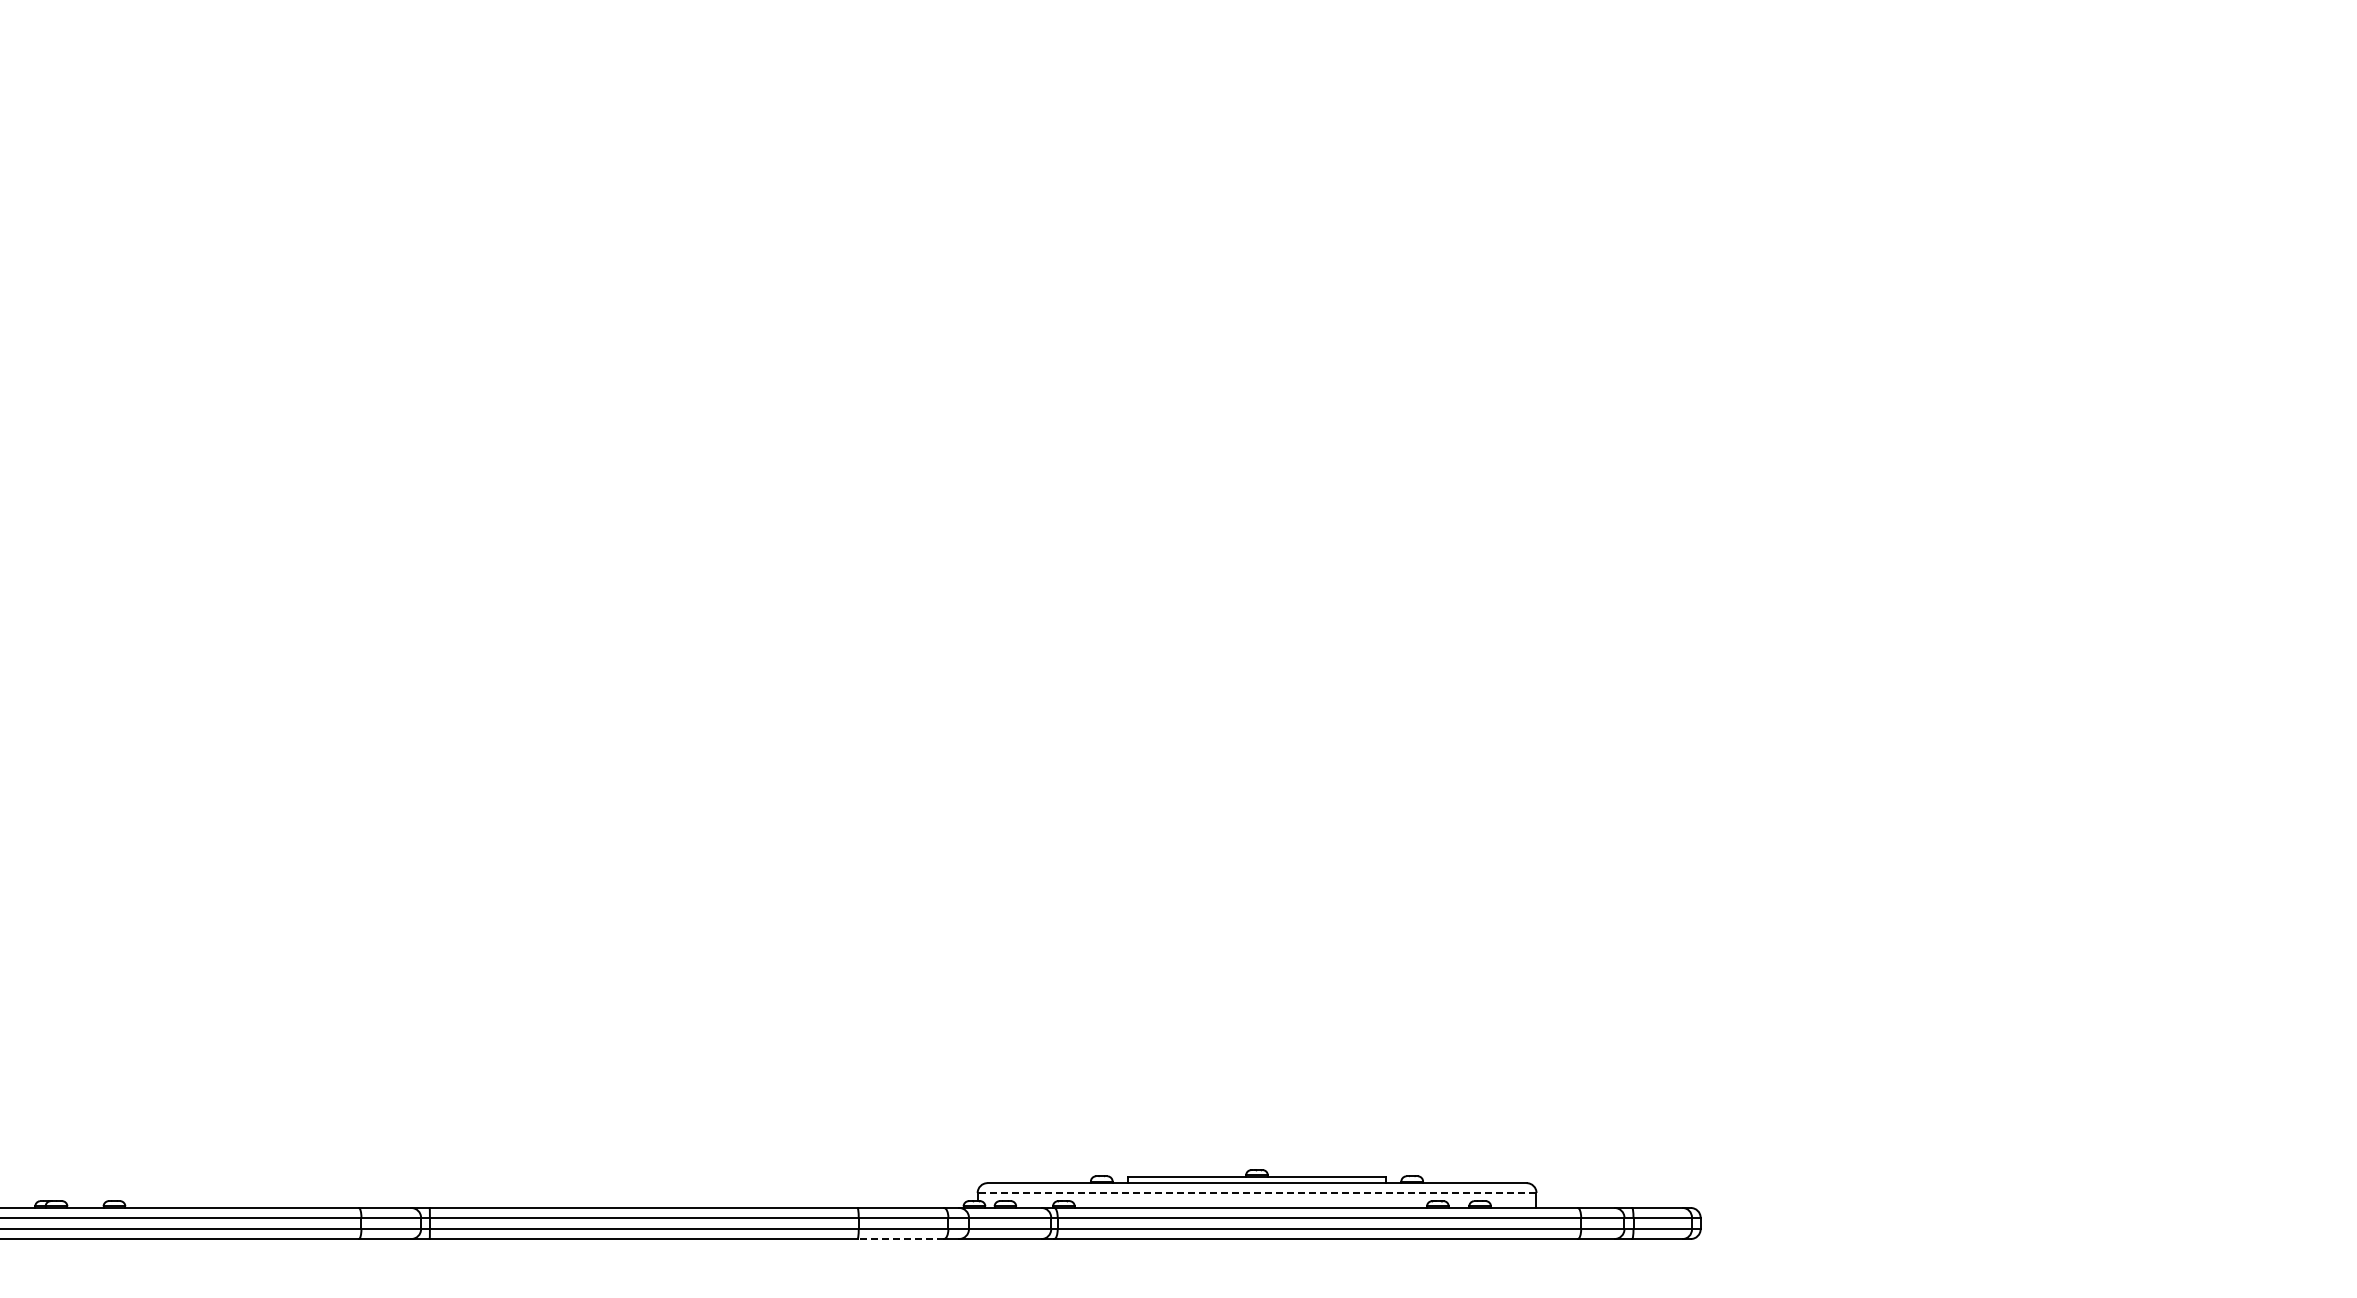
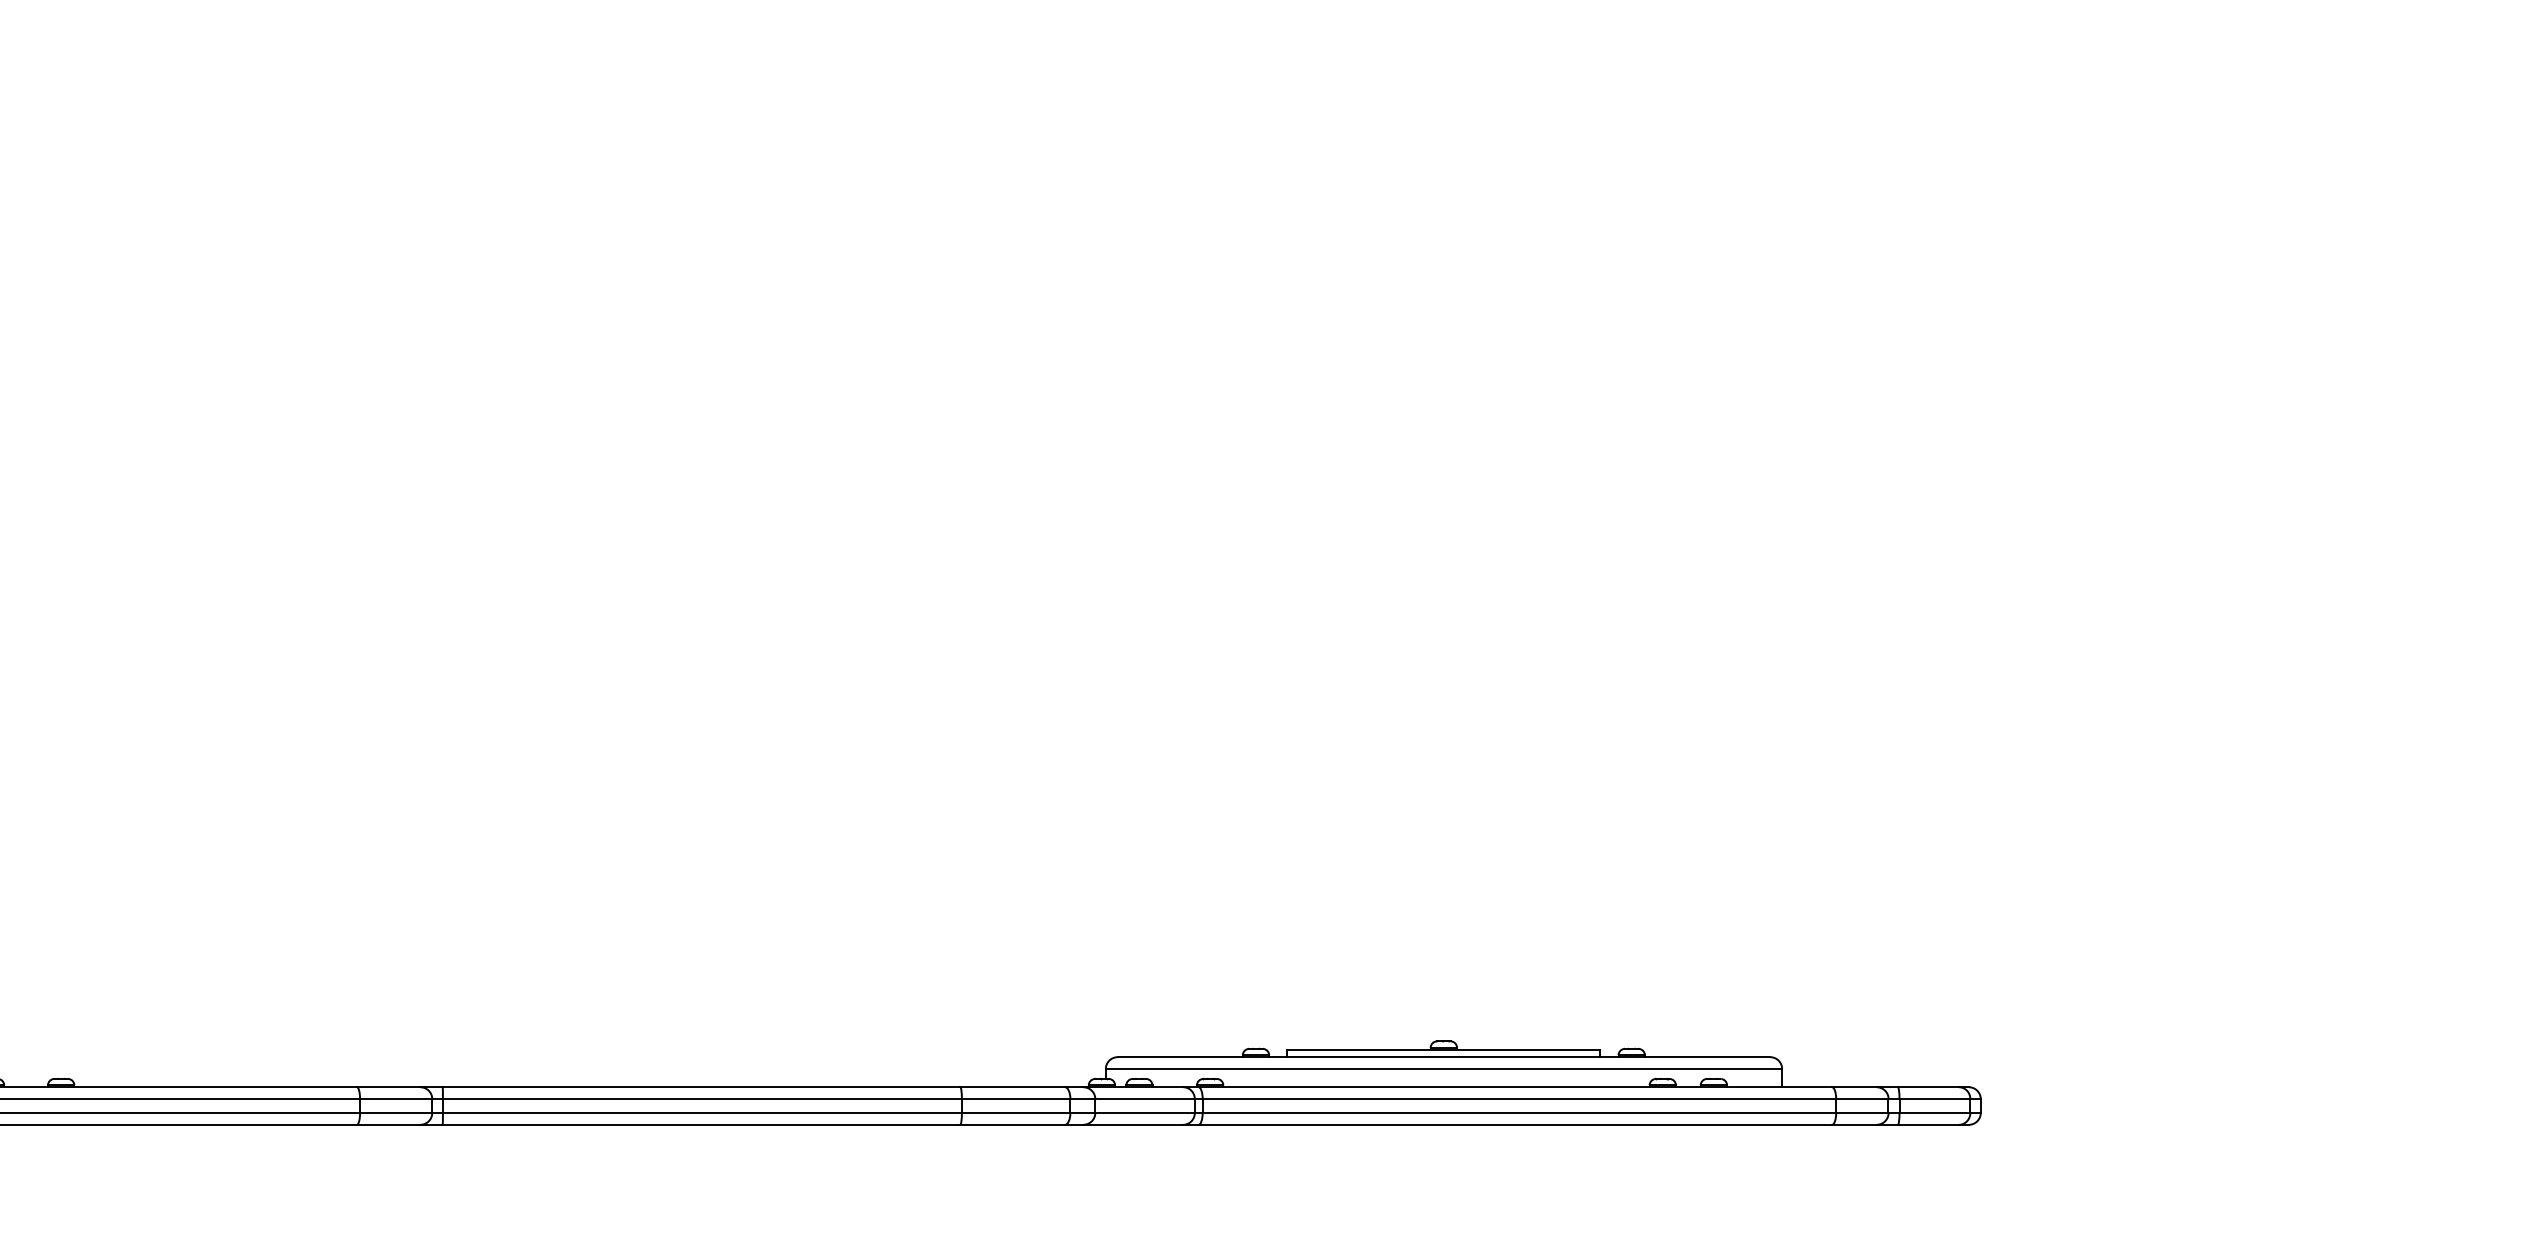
line: (1256, 1192) -> (1443, 1068), dashed -> solid
line: (900, 1238) -> (1012, 1124), dashed -> solid

